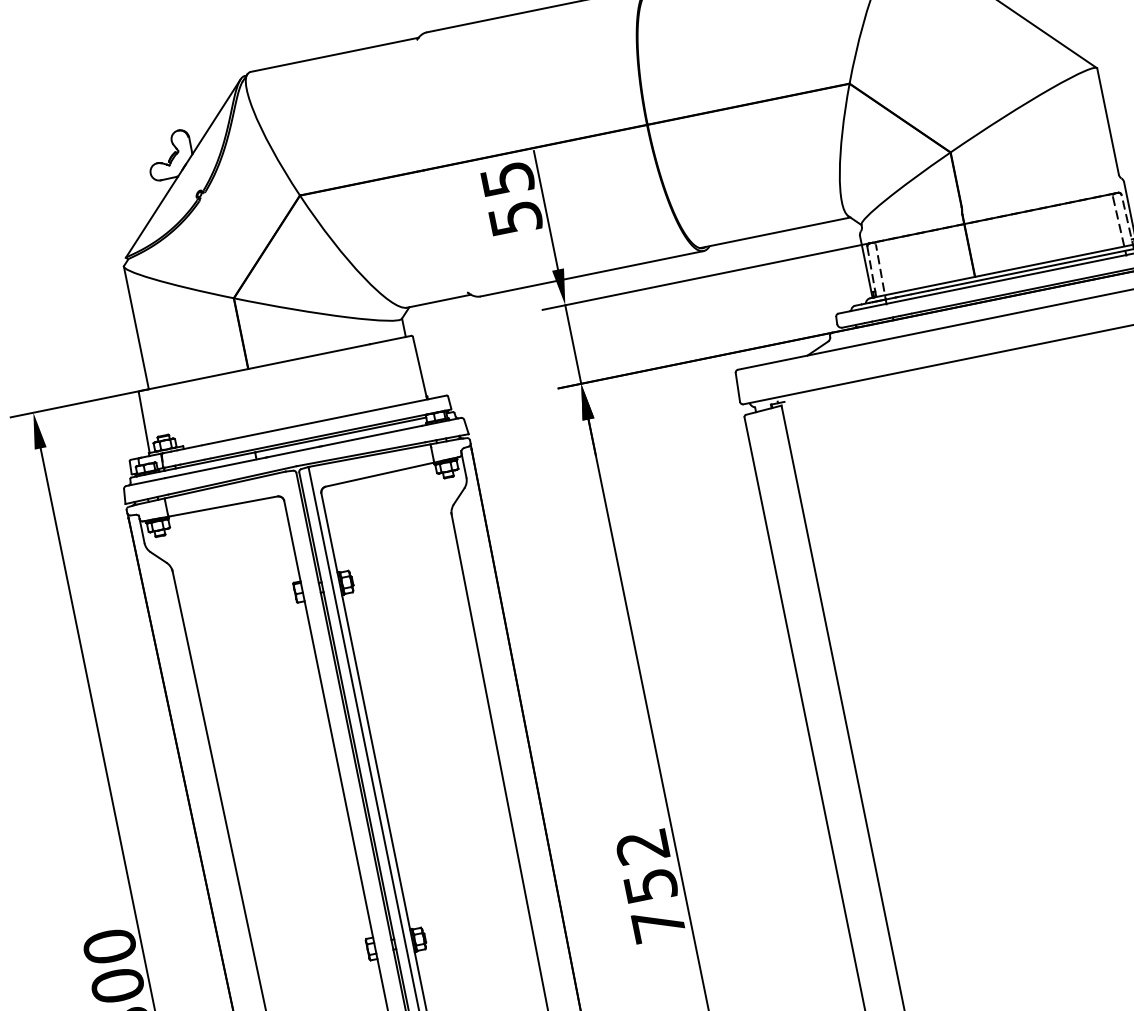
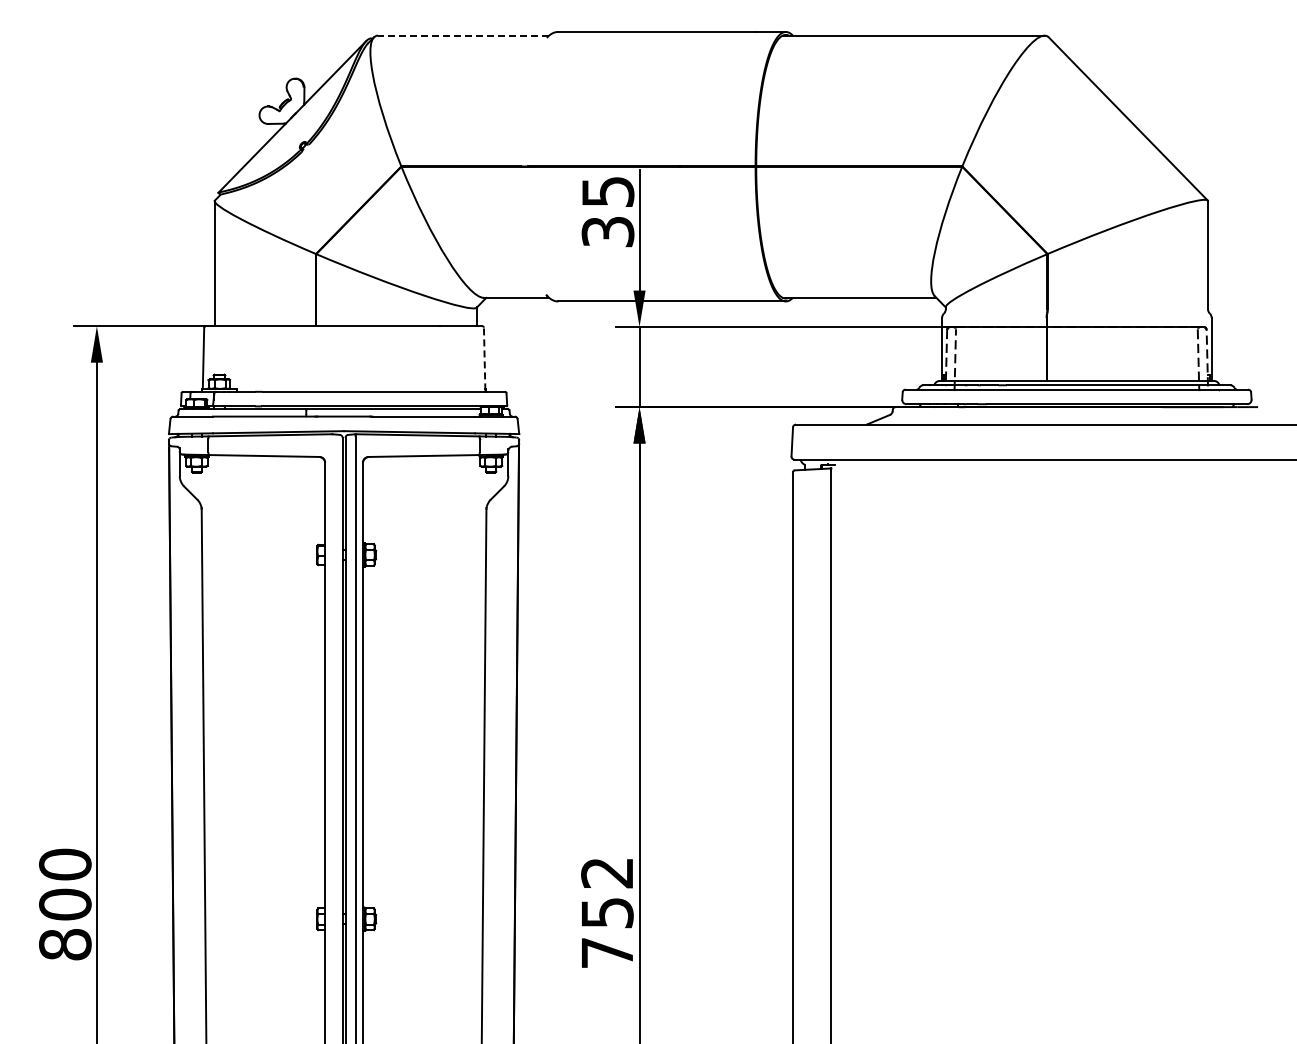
line: (334, 54) -> (463, 35), solid -> dashed
text: (514, 218) -> (607, 231), 55 -> 35
line: (419, 367) -> (484, 358), solid -> dashed

